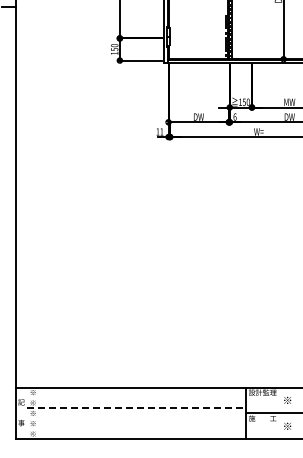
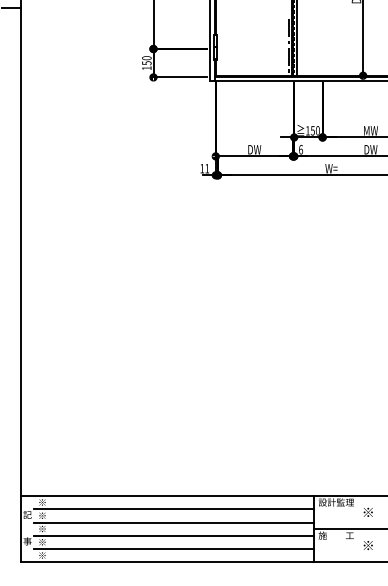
line: (135, 397) -> (173, 508), added
line: (136, 408) -> (174, 522), dashed -> solid
line: (135, 418) -> (173, 535), added
line: (135, 428) -> (173, 548), added

